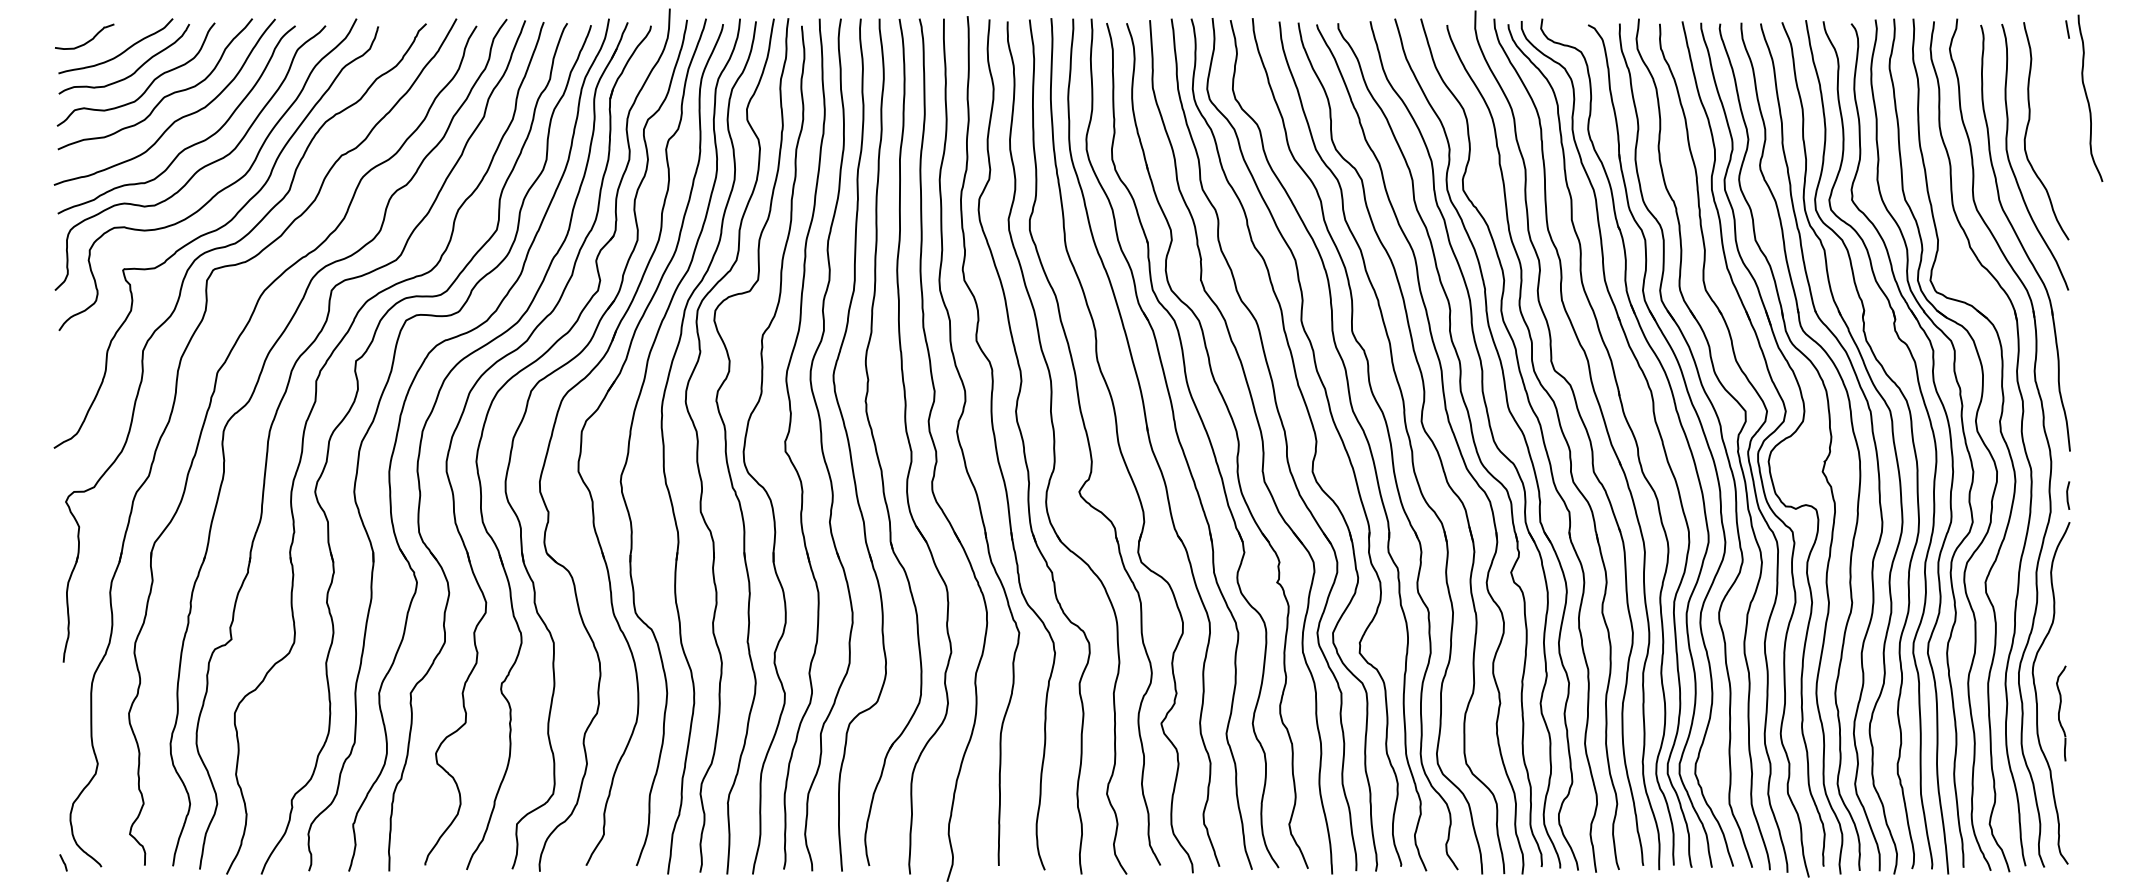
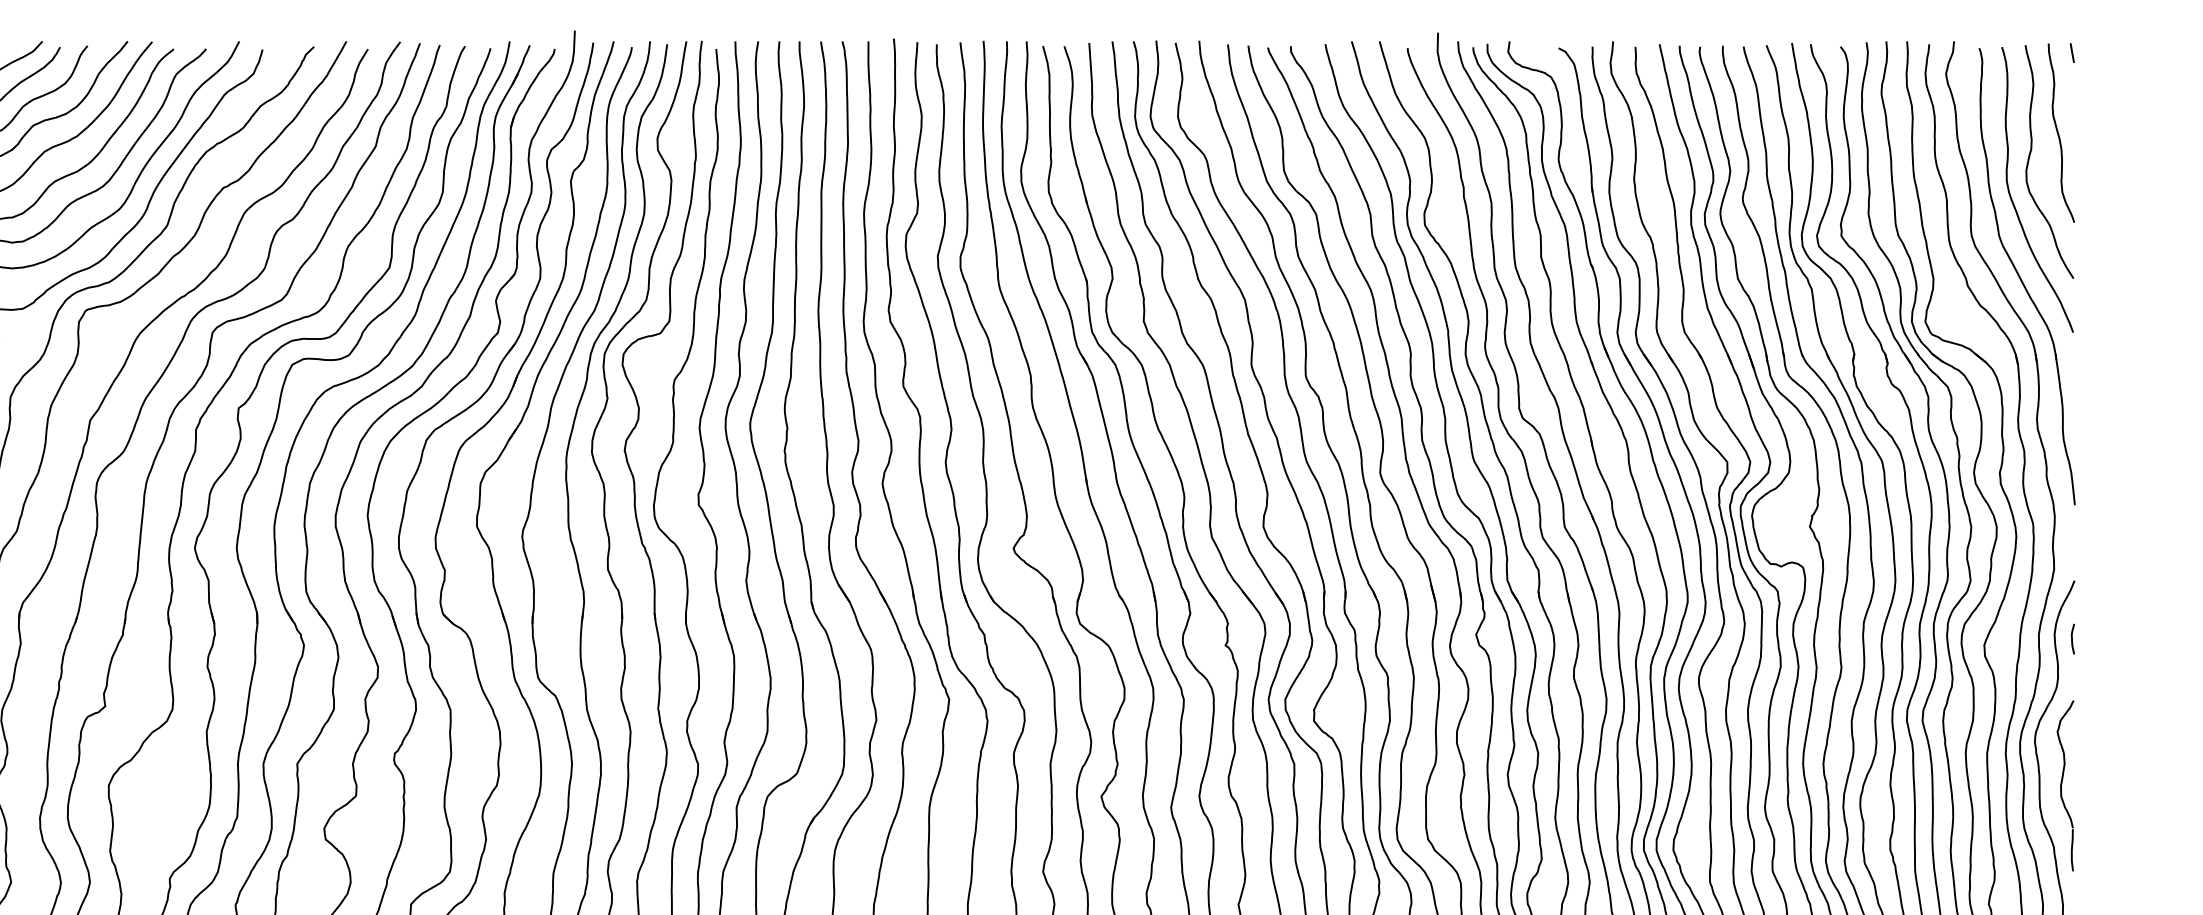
curve: (2088, 98) -> (2059, 133), moved
line: (2068, 495) -> (2073, 638), moved
part: (2061, 713) -> (2065, 785), size x1.67

